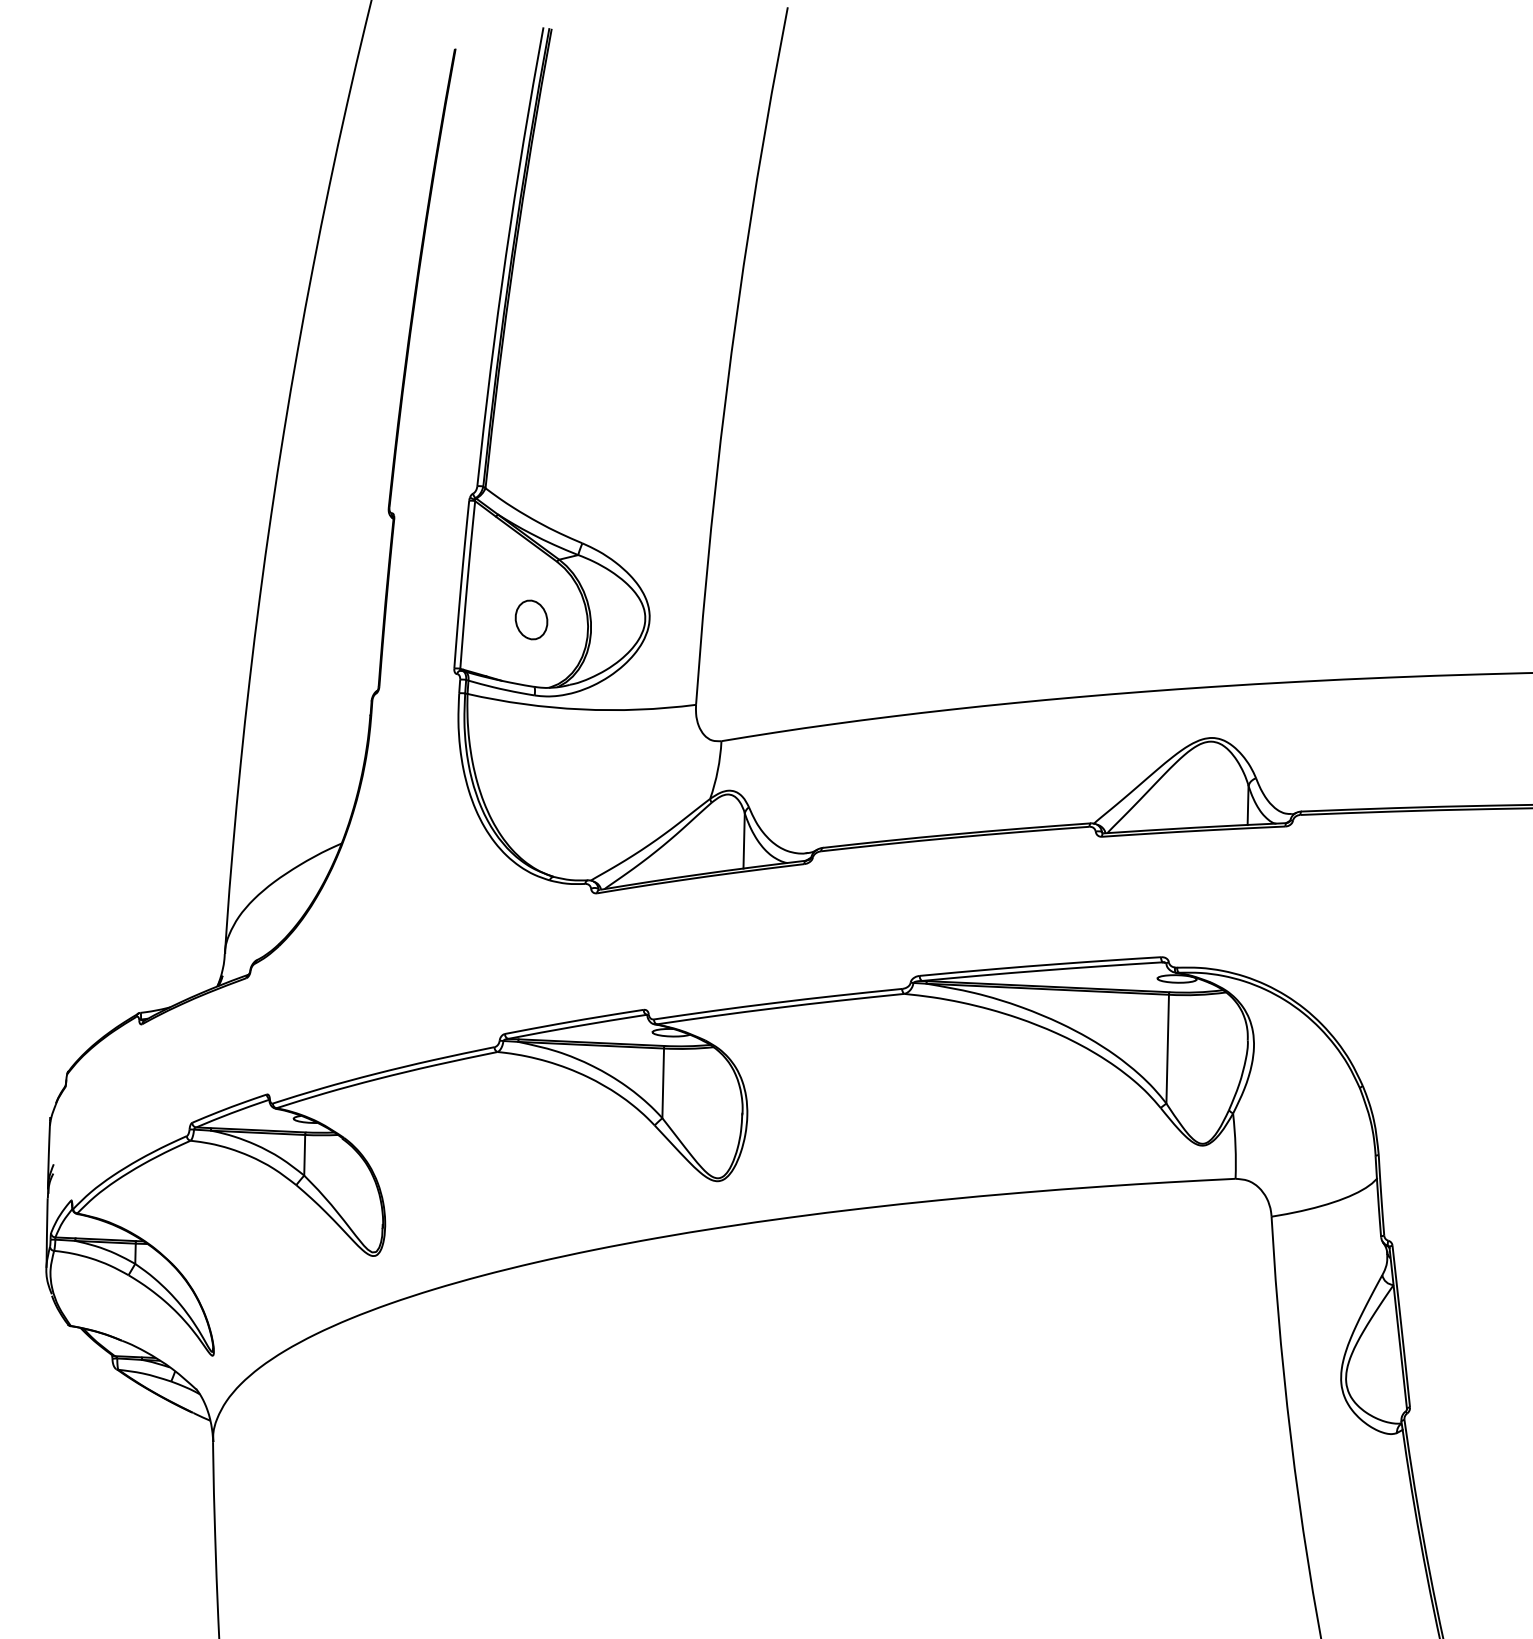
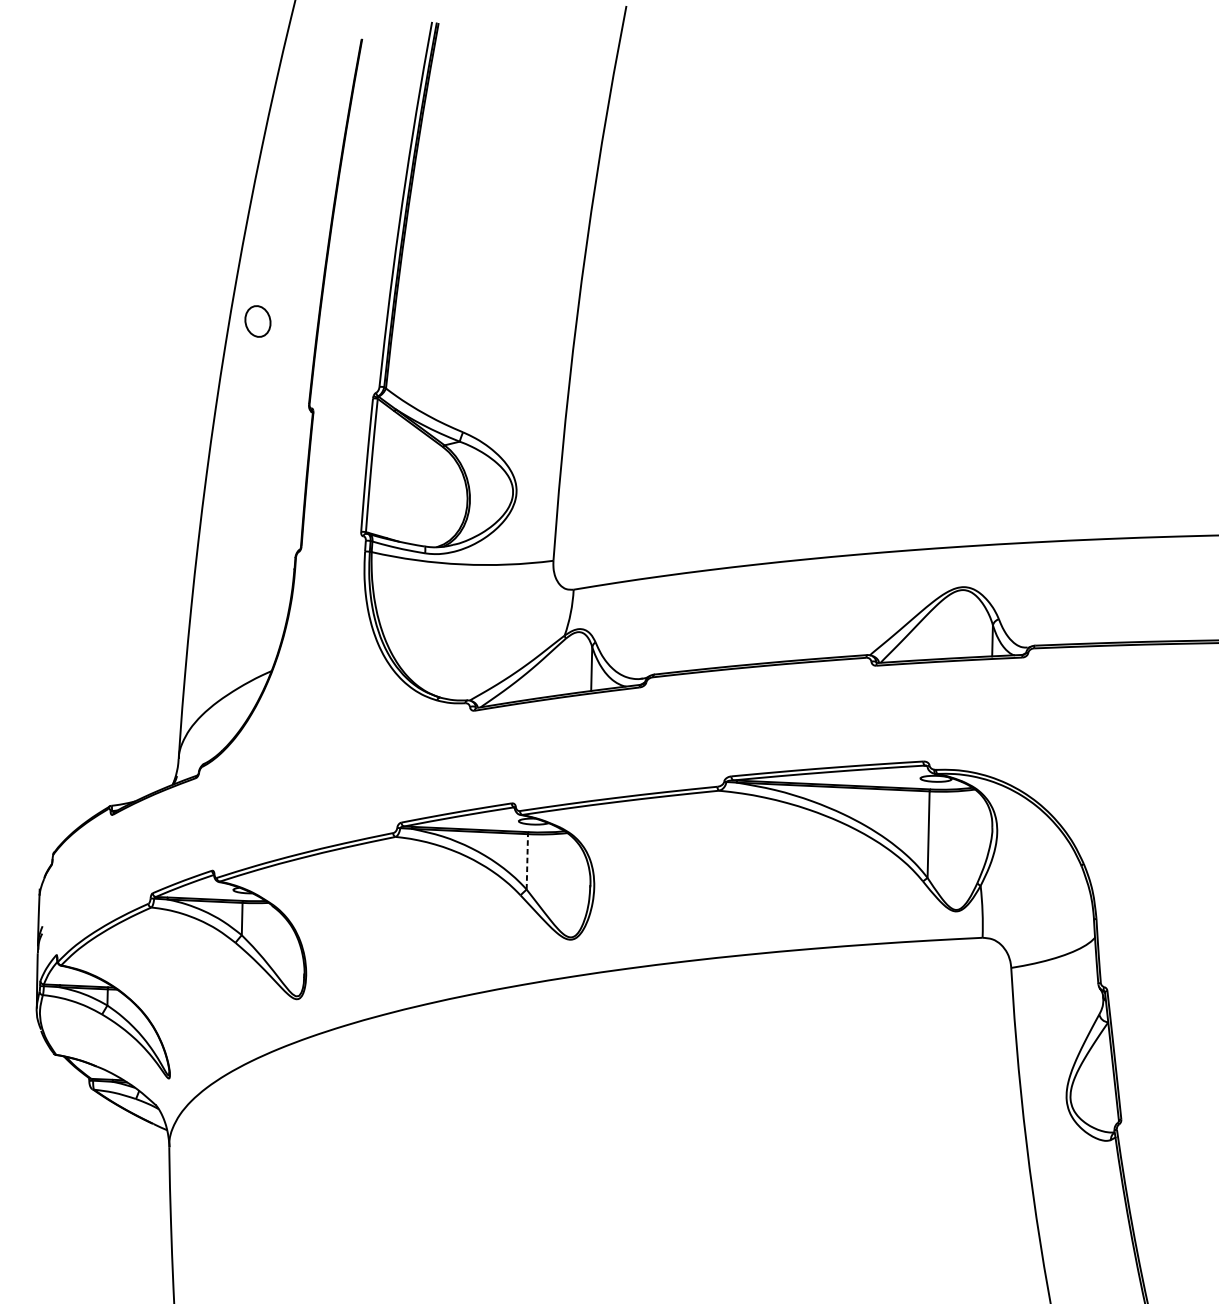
part: (531, 619) -> (257, 321), moved
line: (663, 1083) -> (527, 861), solid -> dashed

